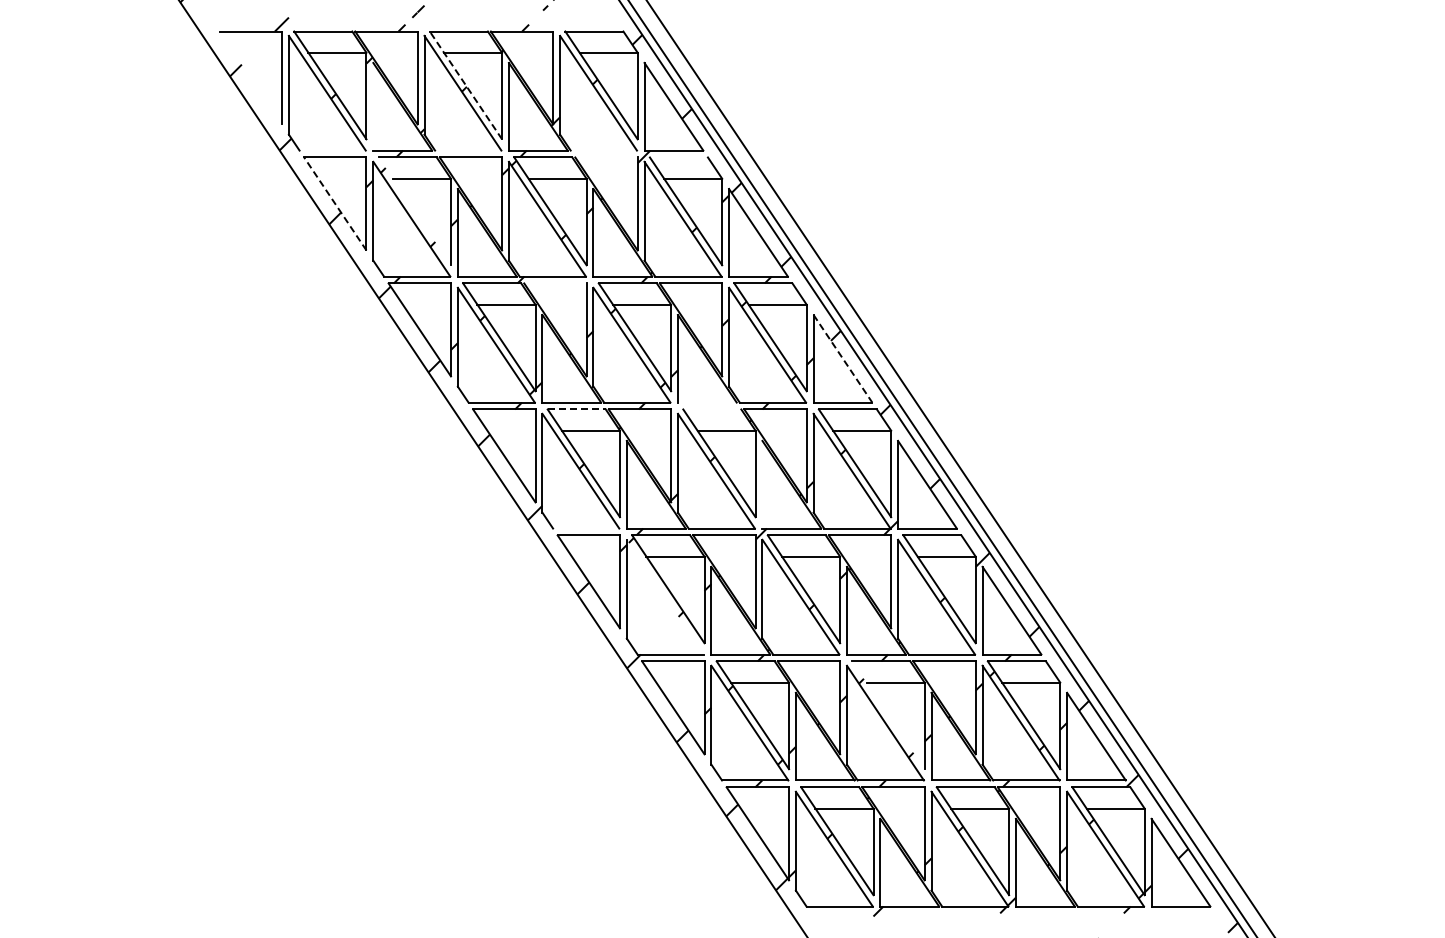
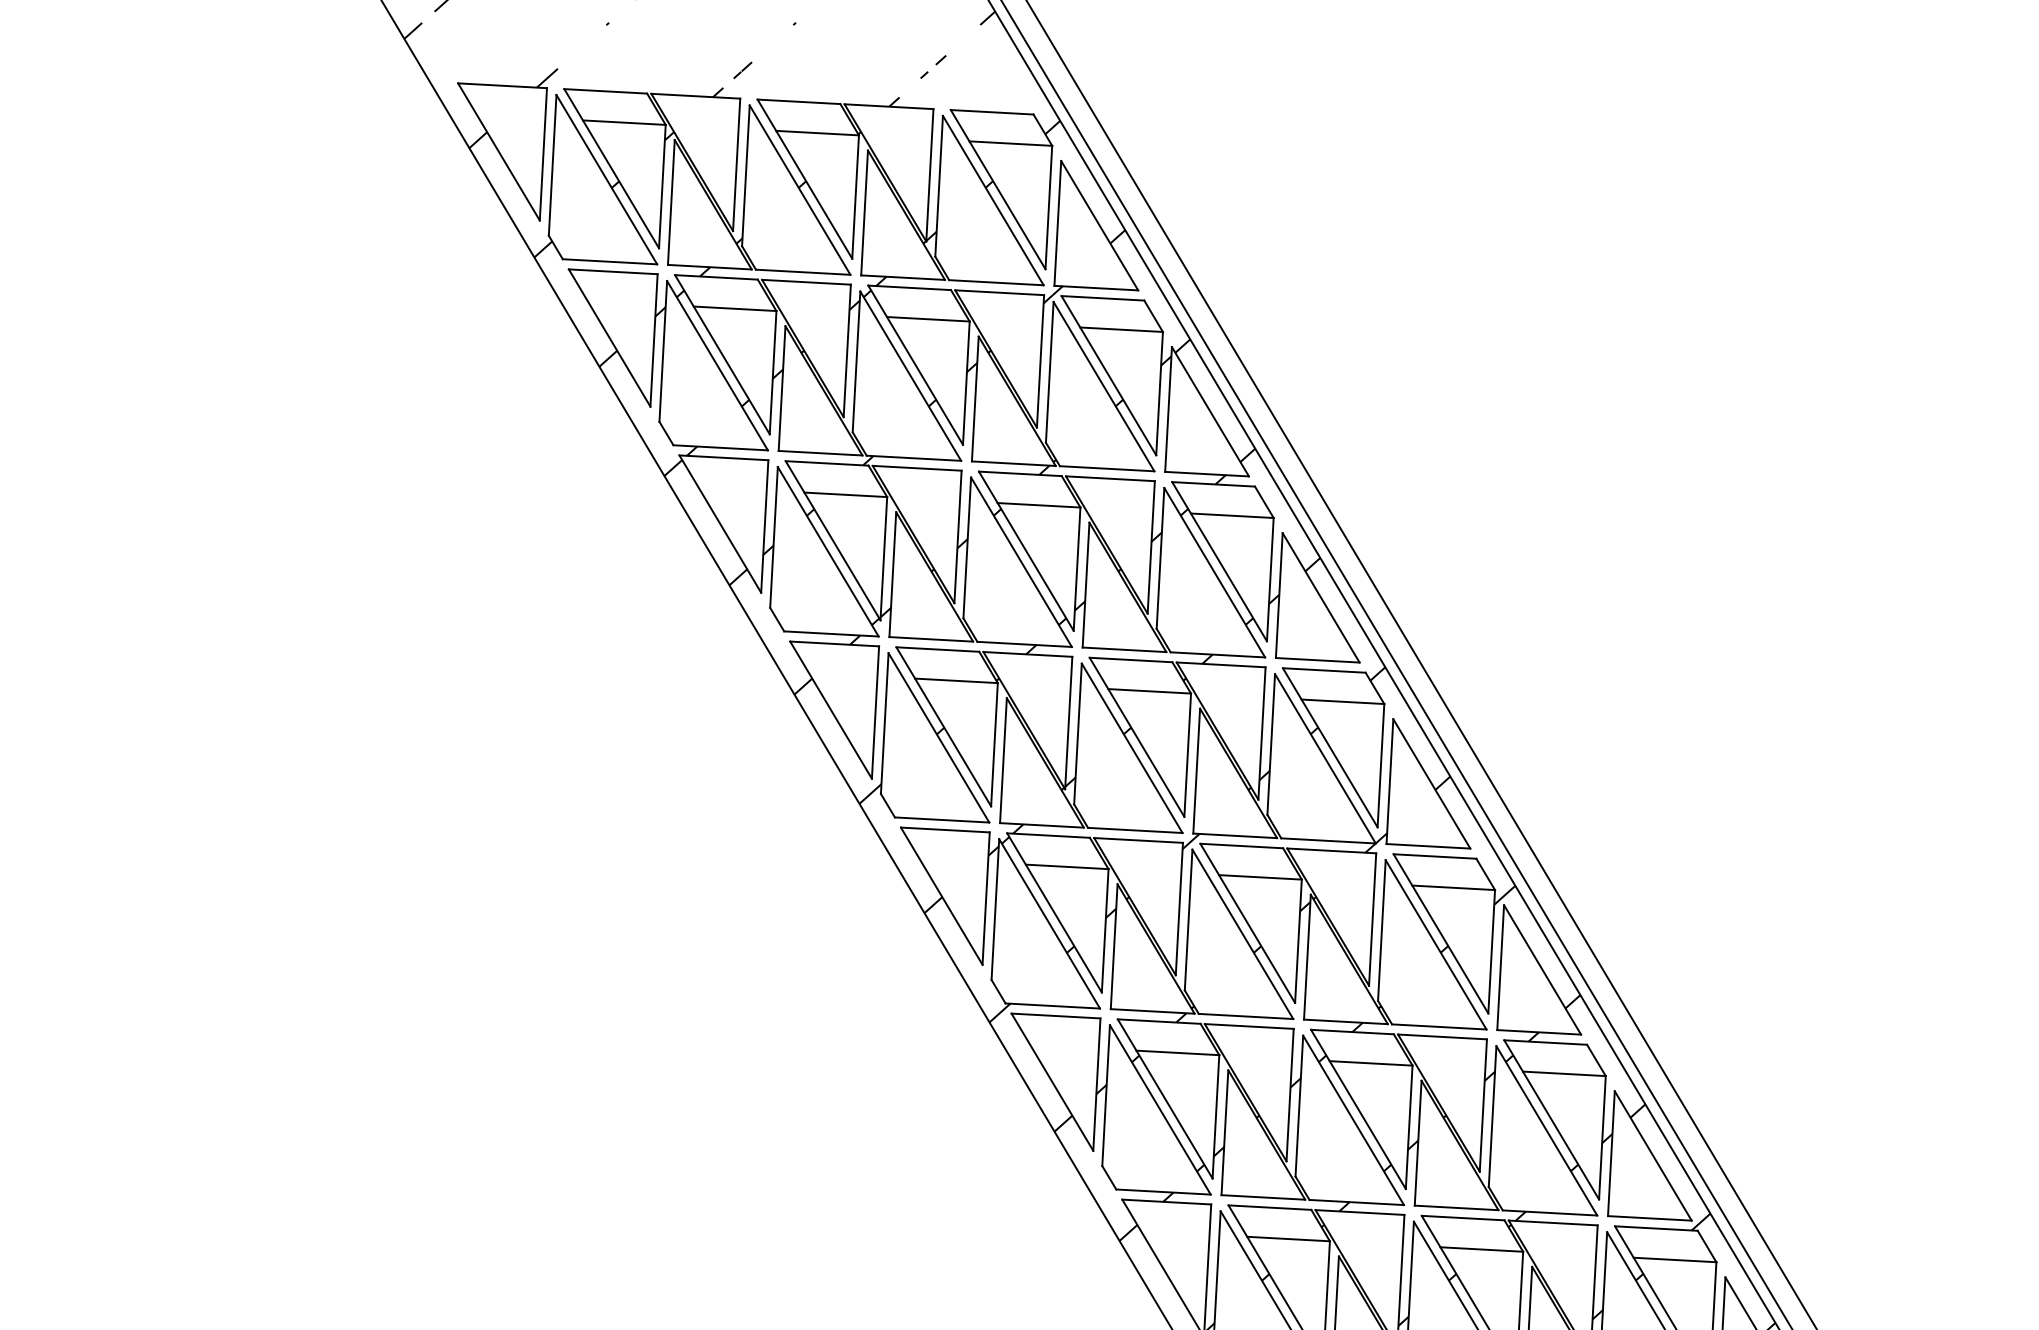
line: (250, 77) -> (498, 151), added
line: (465, 85) -> (804, 179), dashed -> solid
line: (373, 106) -> (671, 202), added
line: (332, 150) -> (609, 261), added
line: (468, 150) -> (803, 272), added
line: (603, 150) -> (995, 282), added
line: (606, 157) -> (999, 292), added
line: (678, 157) -> (1102, 298), added
line: (335, 203) -> (609, 337), dashed -> solid
line: (414, 211) -> (721, 354), added
line: (555, 283) -> (917, 468), added
line: (842, 358) -> (1320, 597), dashed -> solid
line: (707, 402) -> (1124, 649), added
line: (577, 409) -> (938, 649), dashed -> solid
line: (712, 409) -> (1131, 660), added
line: (762, 484) -> (1196, 770), added
line: (586, 528) -> (942, 819), added
line: (664, 596) -> (1048, 922), added
line: (888, 715) -> (1358, 1109), added

